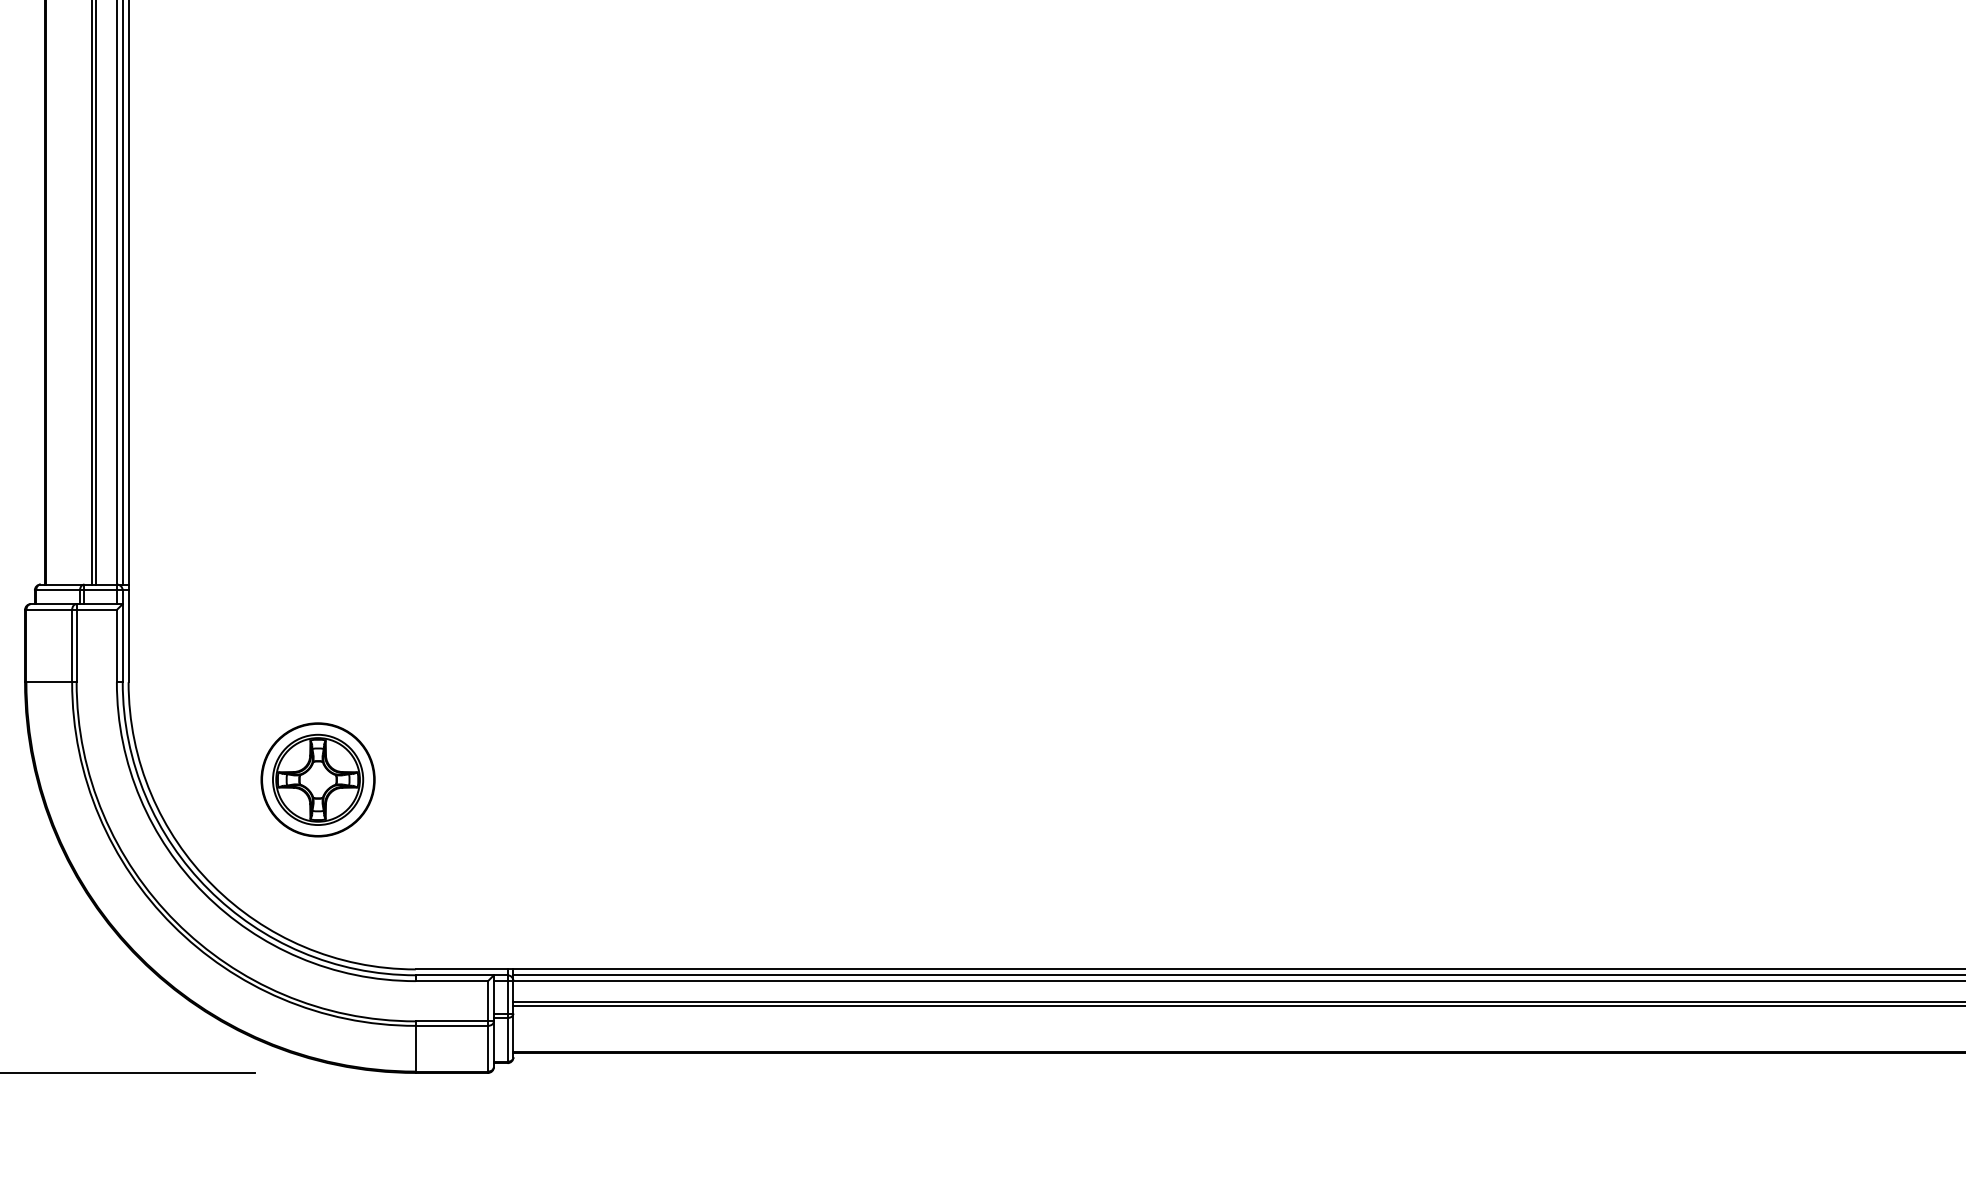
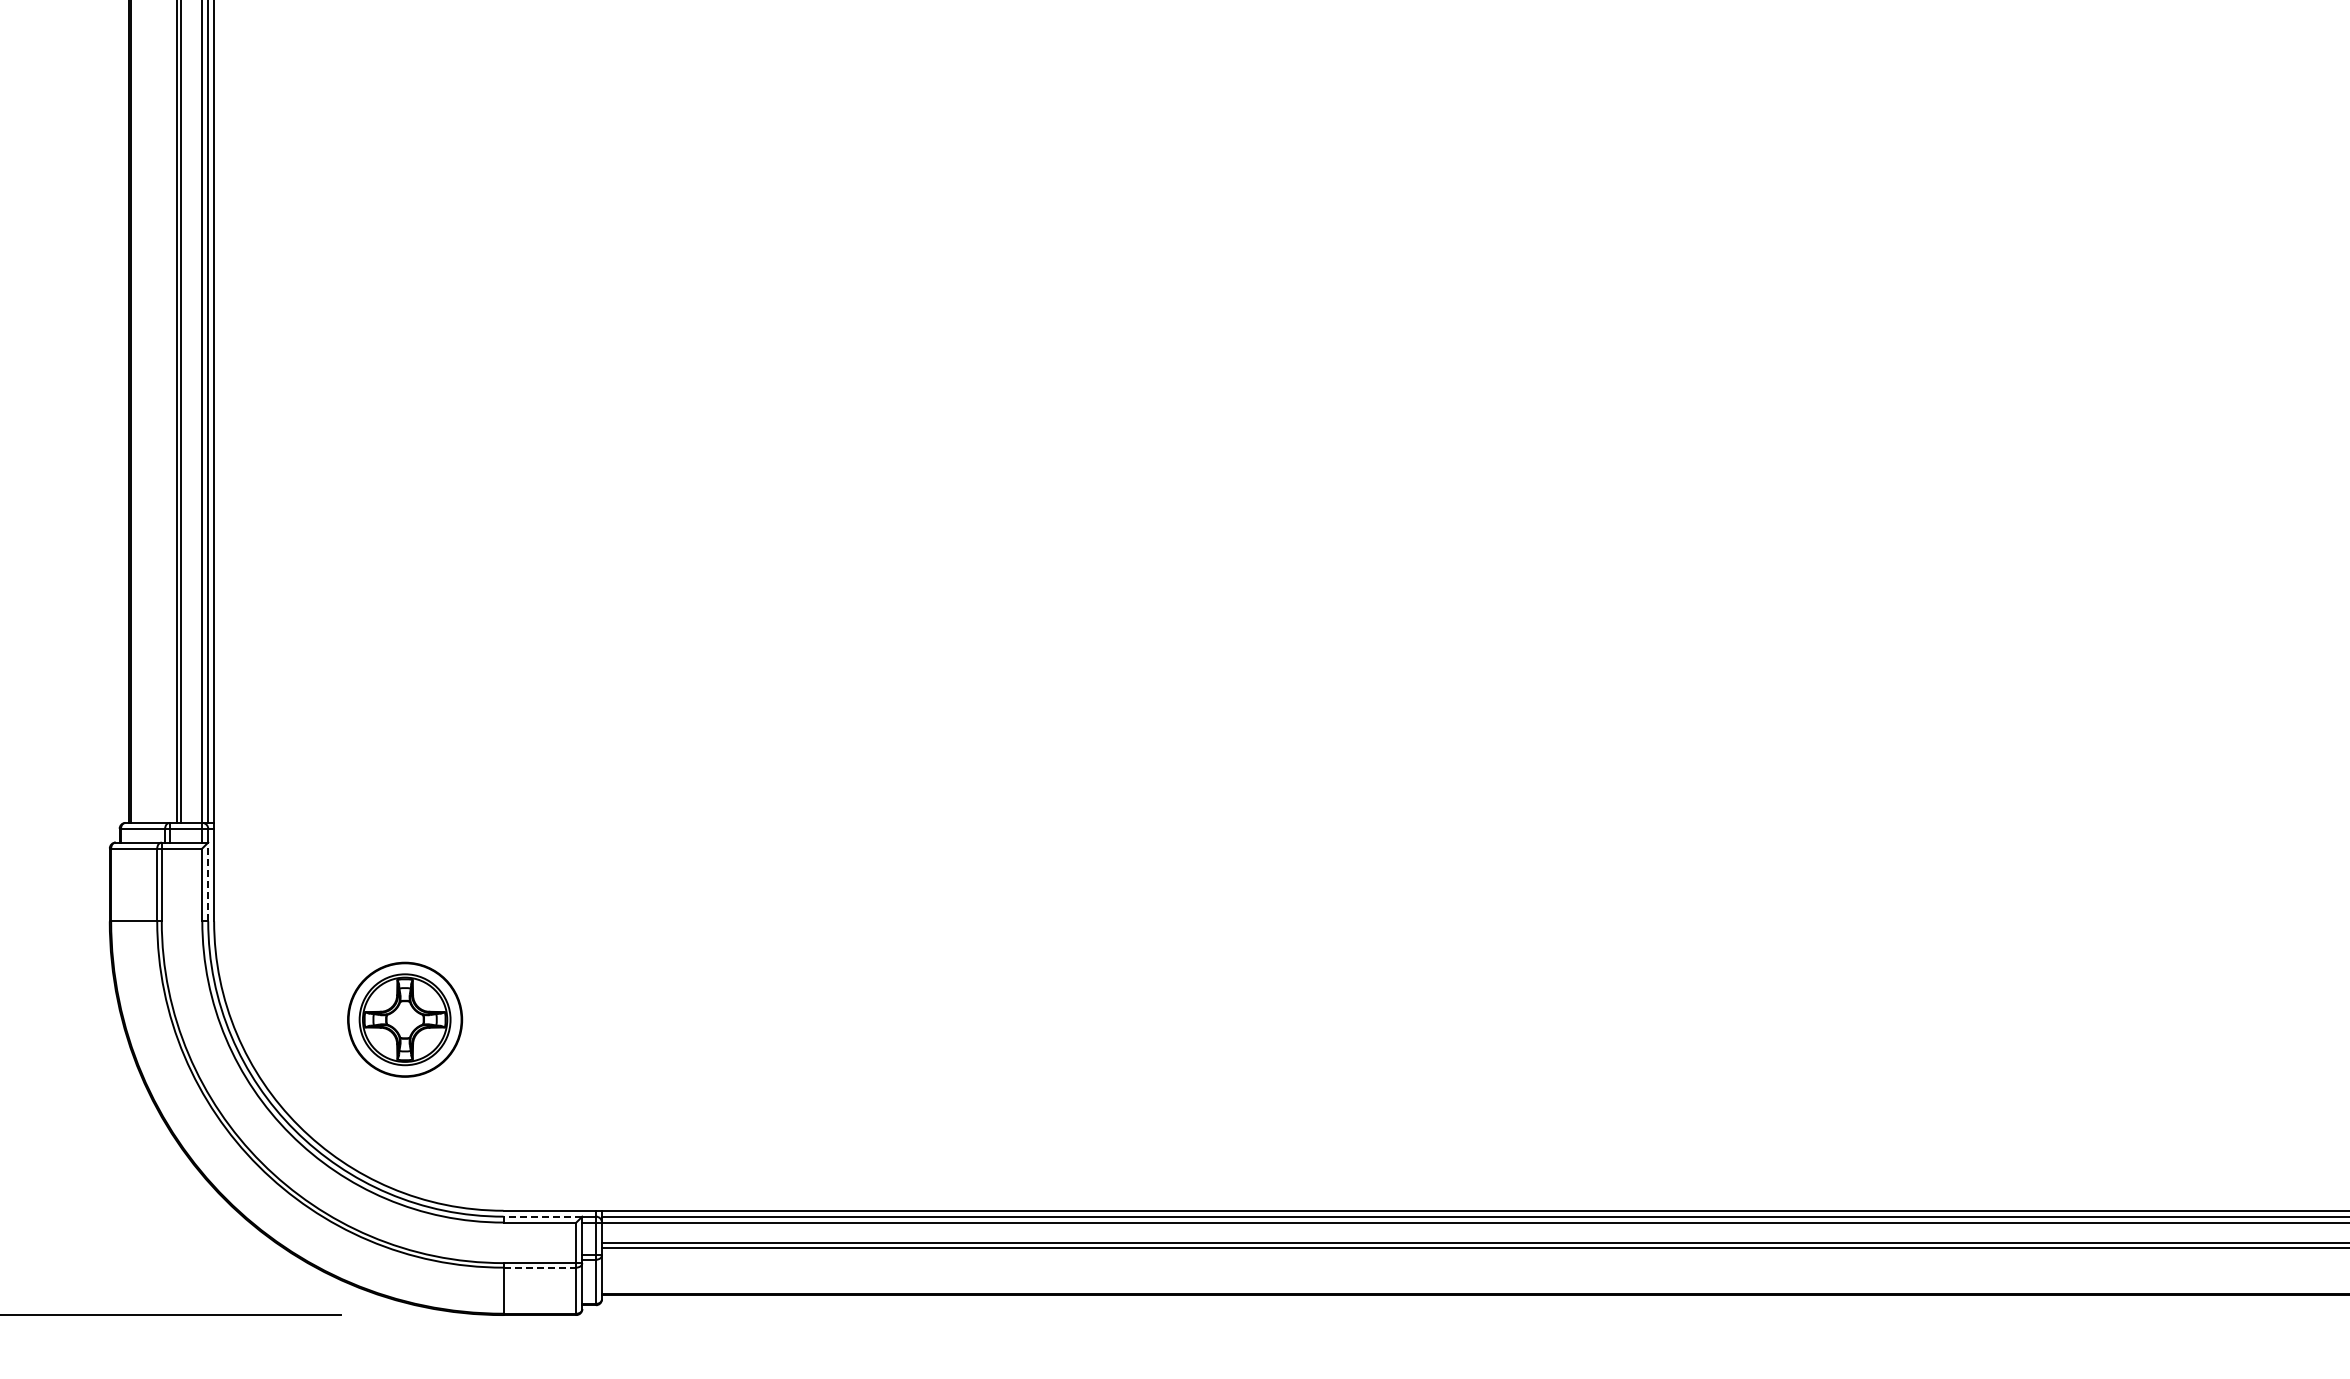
line: (123, 642) -> (208, 881), solid -> dashed
line: (454, 975) -> (542, 1216), solid -> dashed
line: (452, 1025) -> (540, 1267), solid -> dashed

